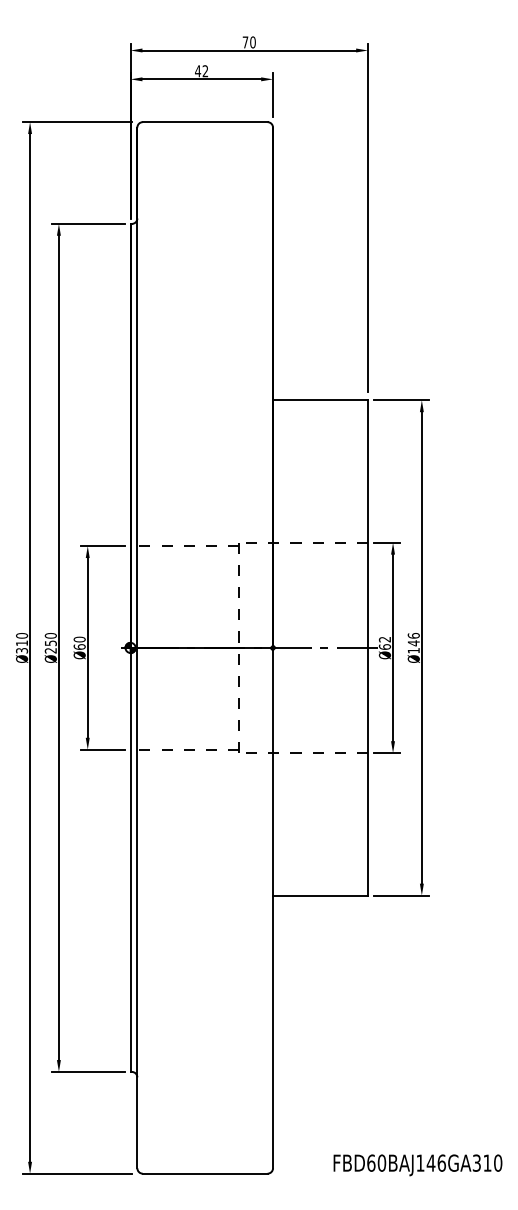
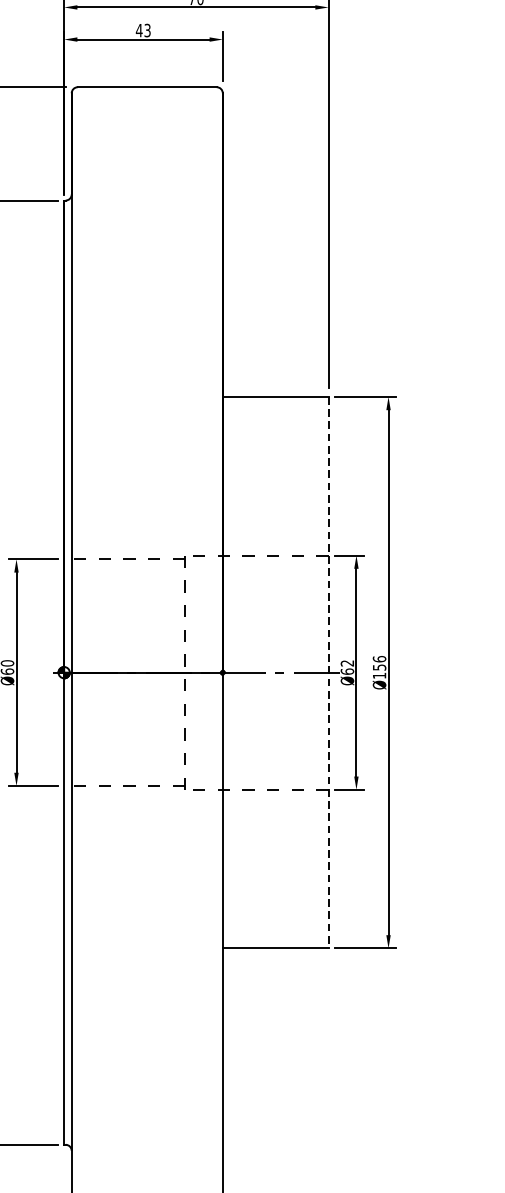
text: (205, 71) -> (147, 30), 42 -> 43
text: (413, 643) -> (379, 667), Ø146 -> Ø156
line: (368, 647) -> (329, 672), solid -> dashed

